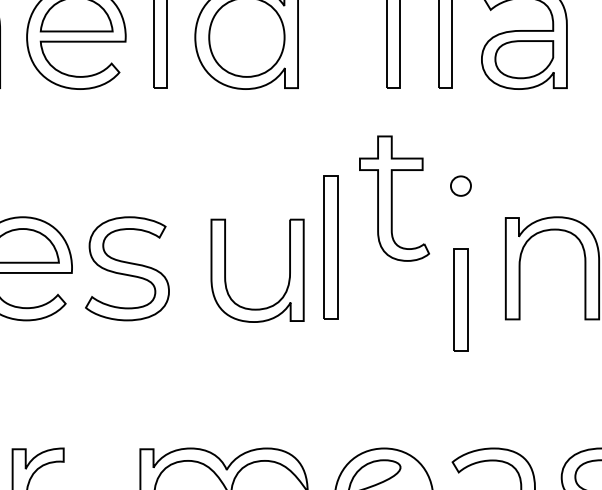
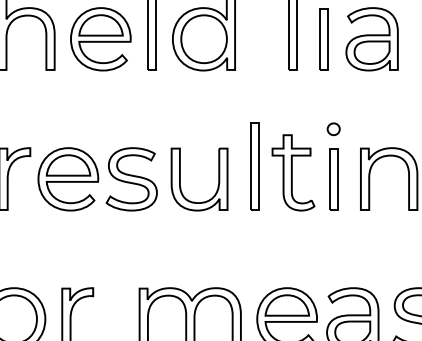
part: (394, 198) -> (293, 172), moved
part: (226, 270) -> (180, 179), moved
part: (460, 300) -> (333, 179), moved

